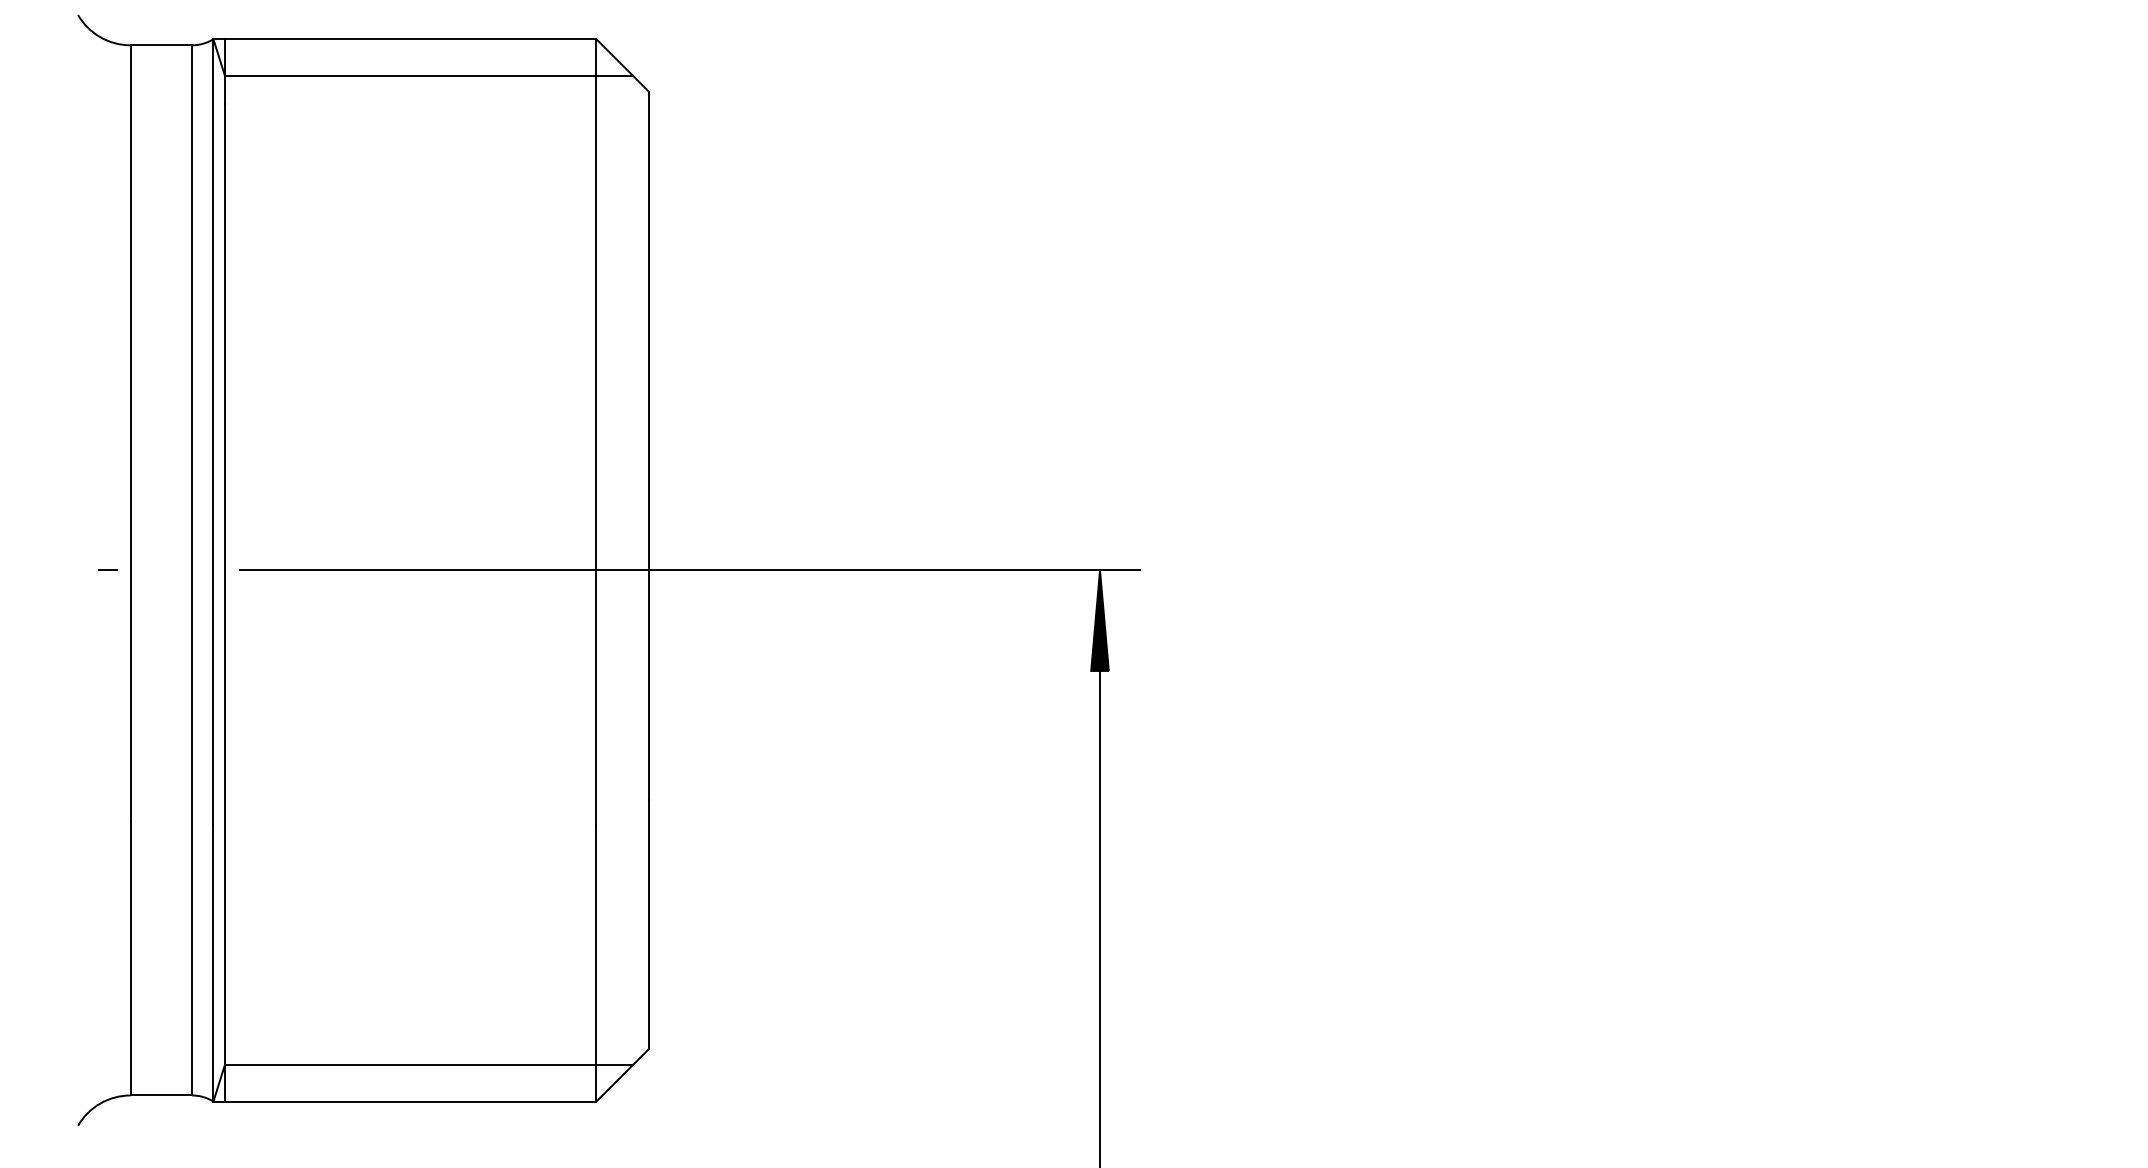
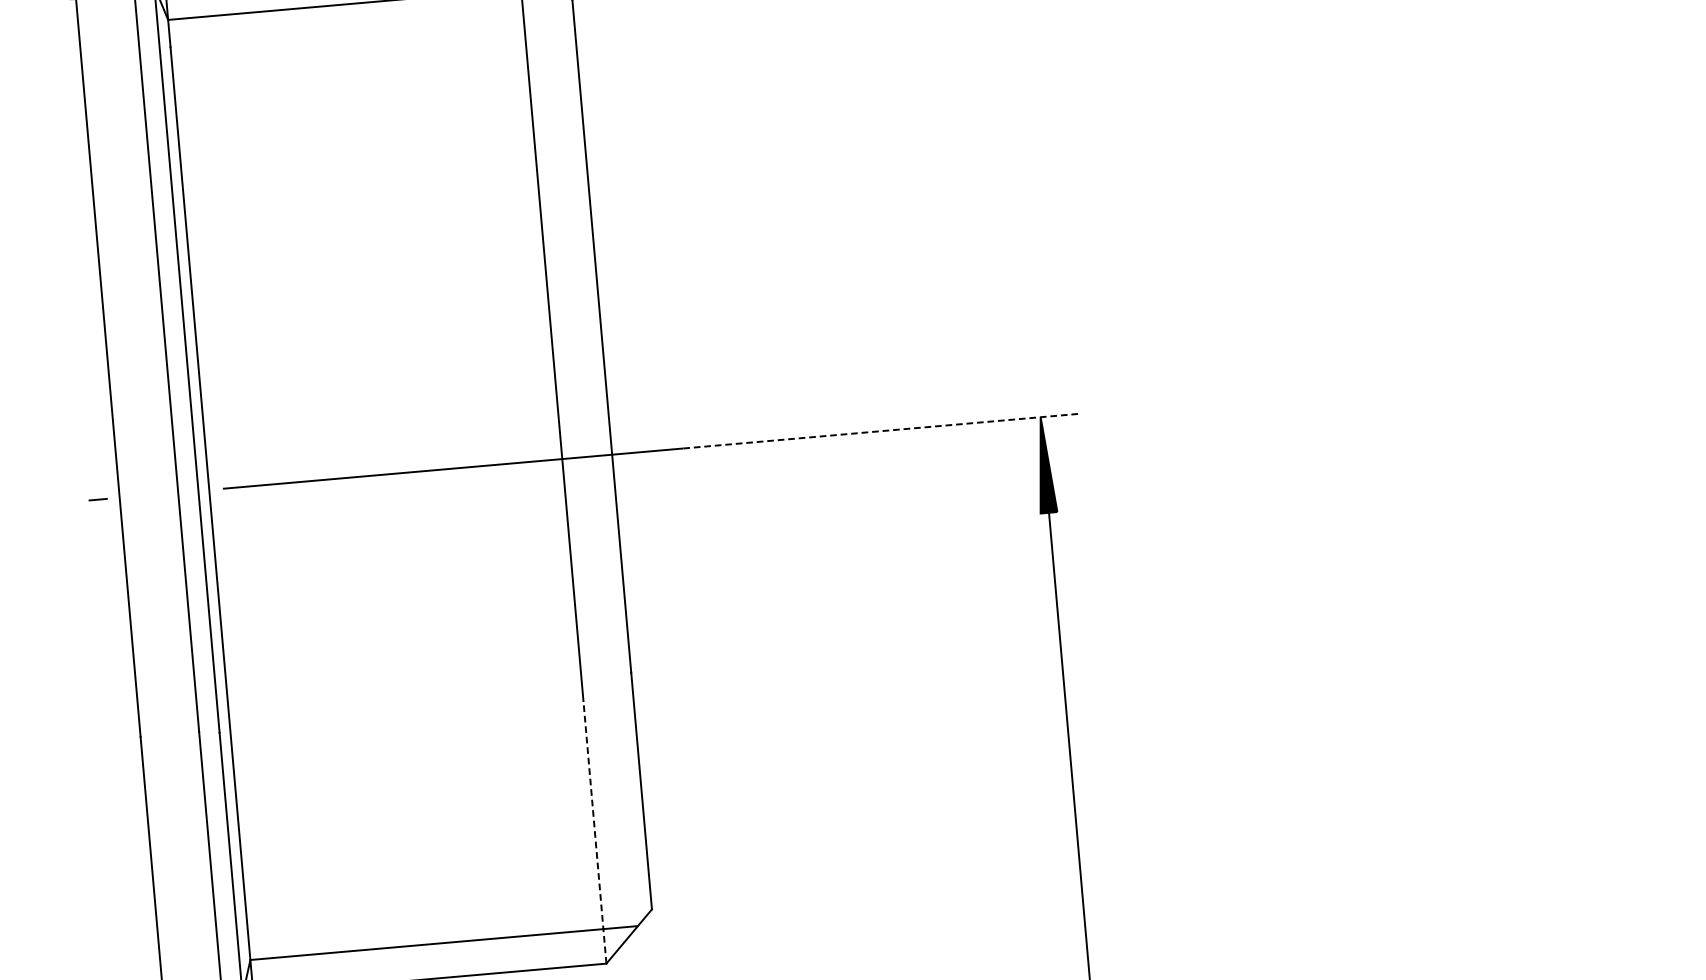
line: (932, 570) -> (881, 431), solid -> dashed
line: (596, 962) -> (594, 831), solid -> dashed

